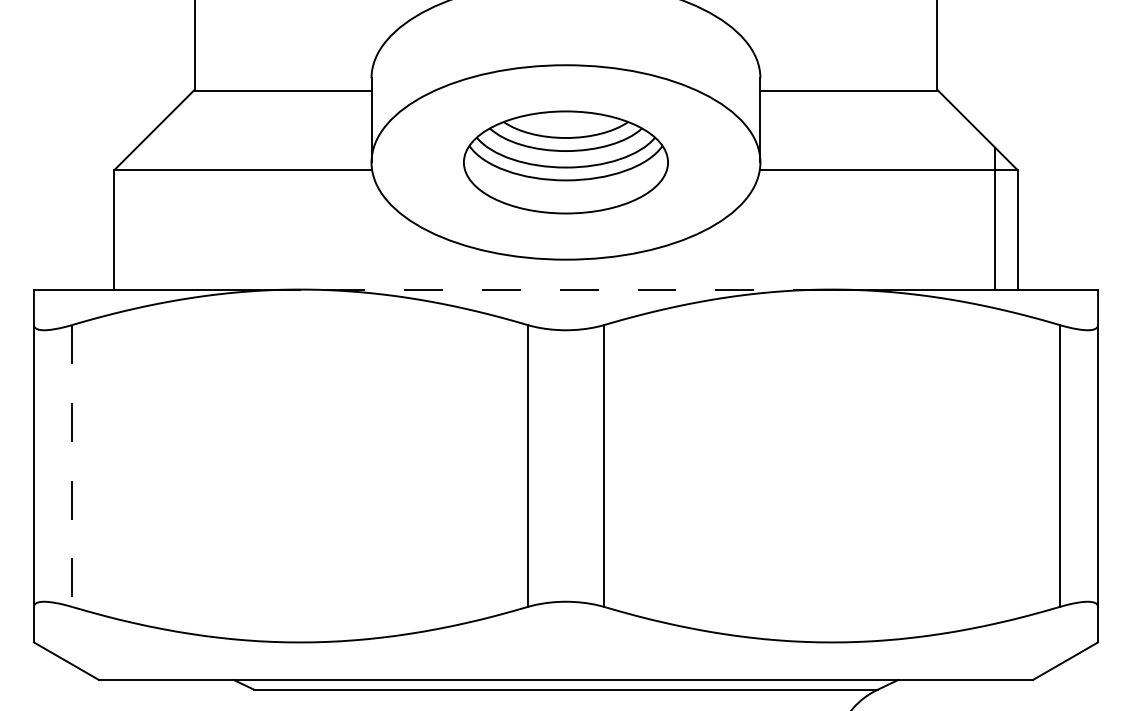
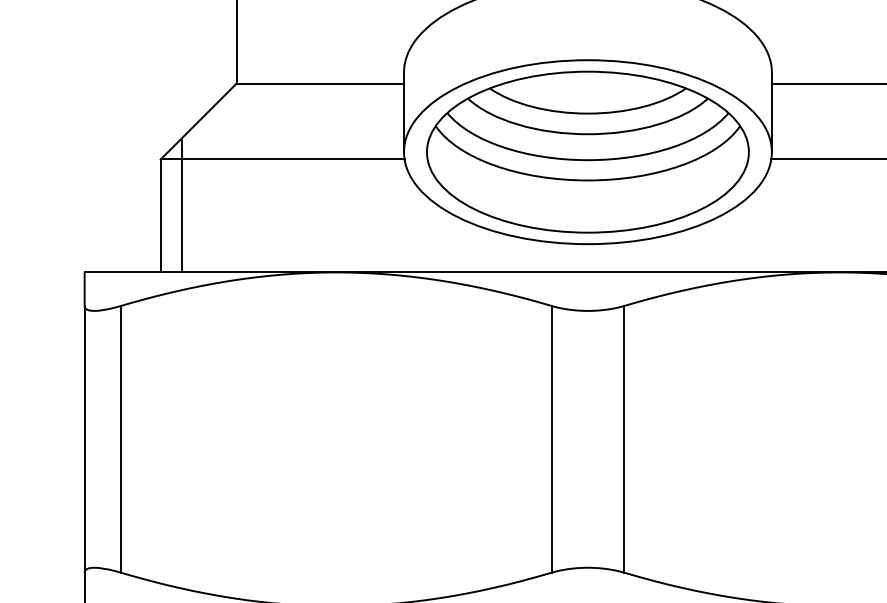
part: (565, 162) -> (587, 152), size x1.67
line: (137, 218) -> (182, 205), added
line: (565, 289) -> (587, 272), dashed -> solid
line: (72, 466) -> (121, 439), dashed -> solid

